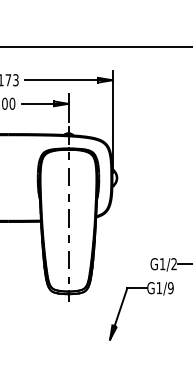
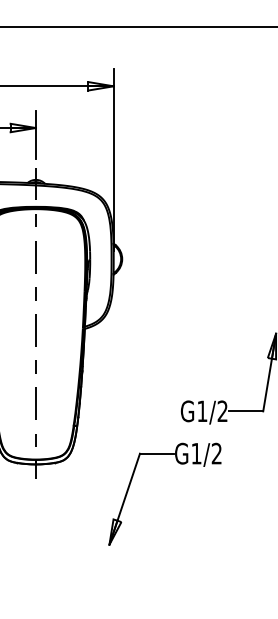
text: (170, 288) -> (216, 454), G1/9 -> G1/2

